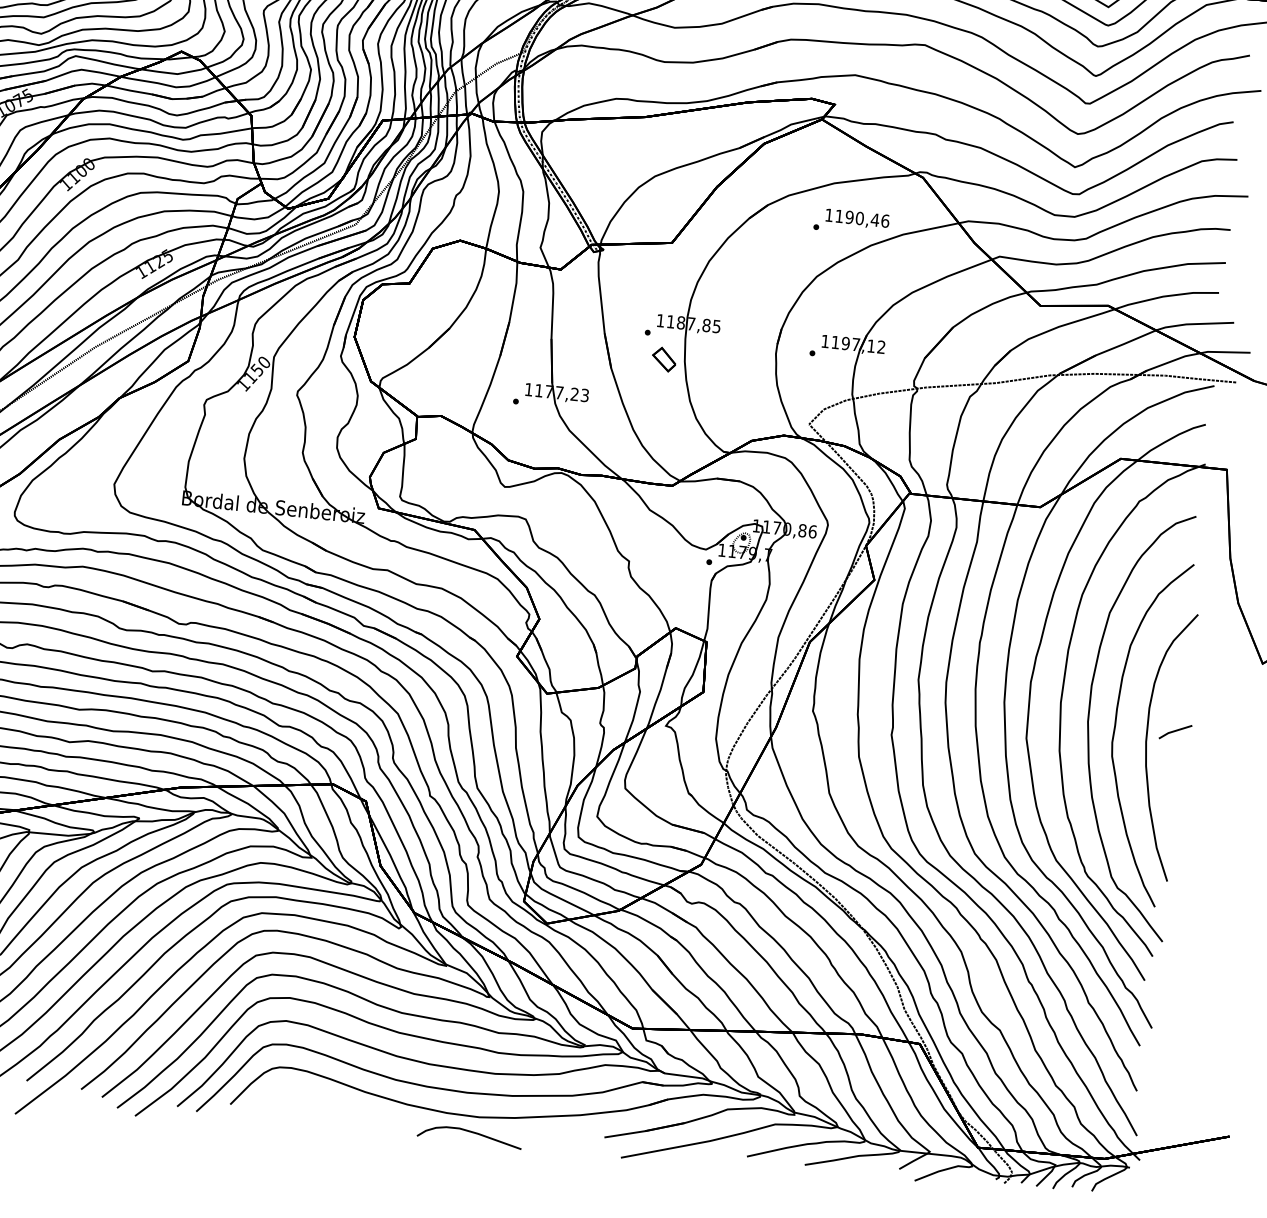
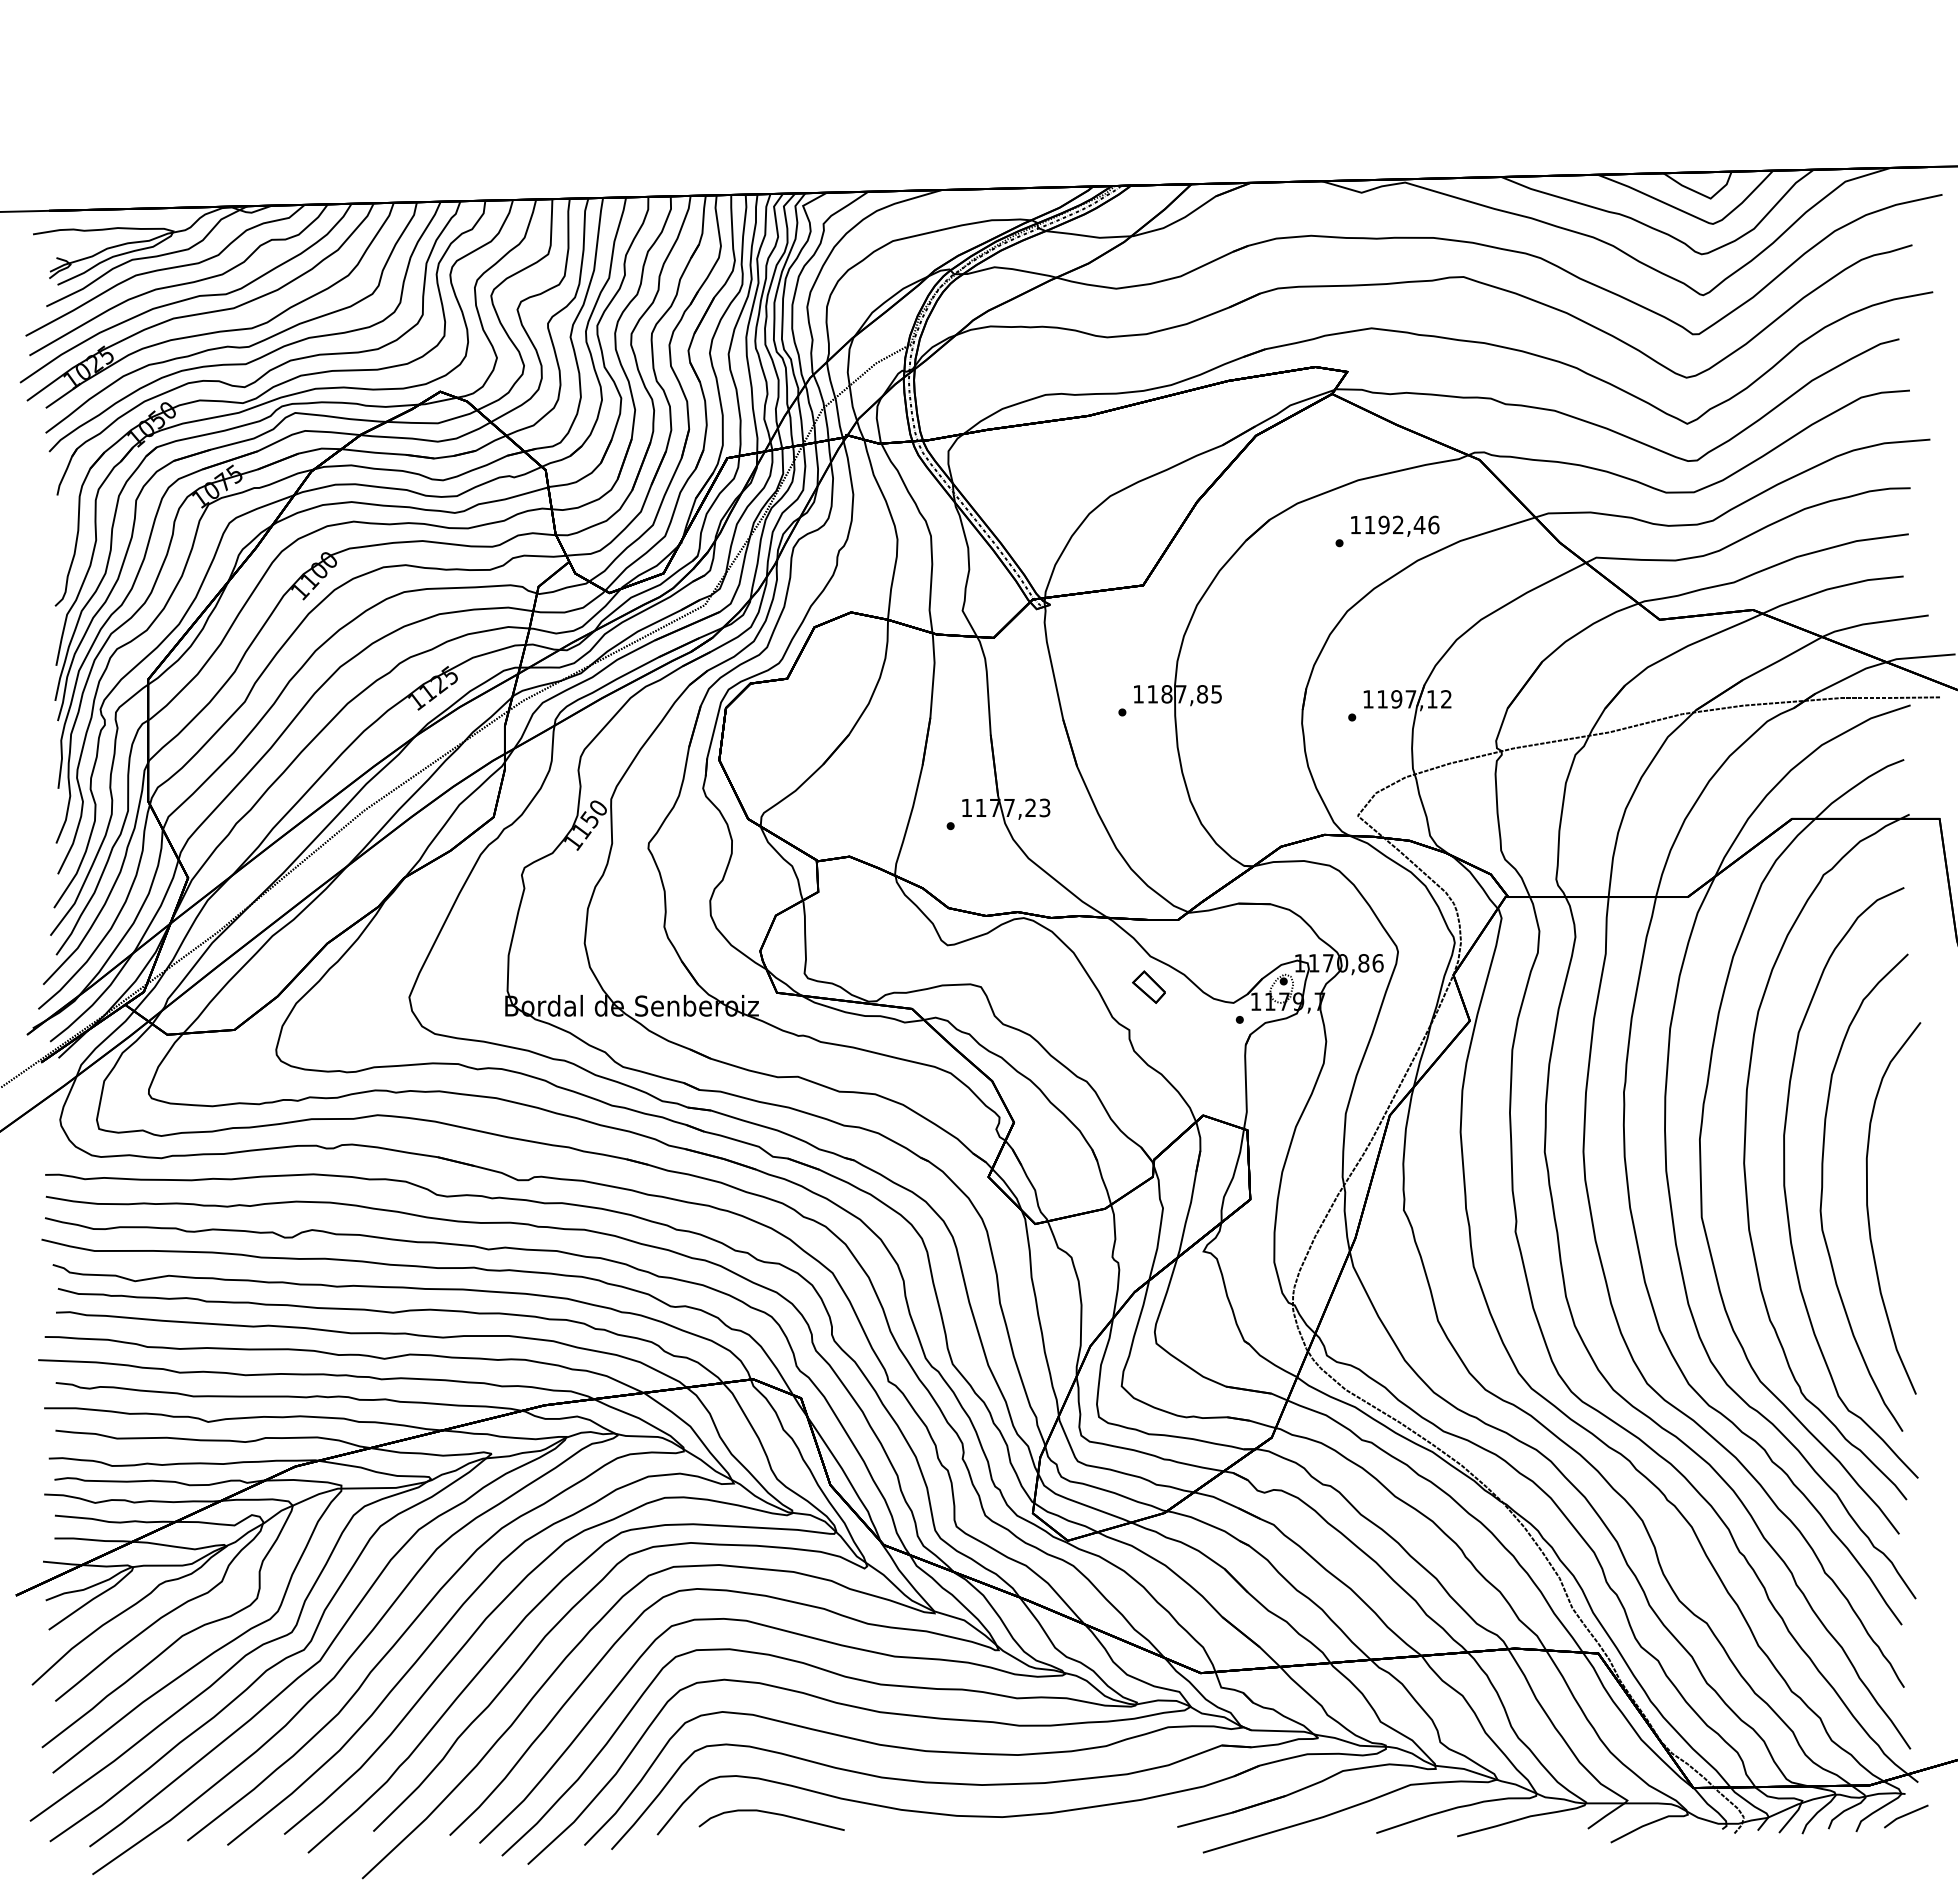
text: (859, 218) -> (1397, 524), 1190,46 -> 1192,46
part: (663, 359) -> (1148, 986), moved
line: (1175, 731) -> (1906, 1815), moved
curve: (470, 1132) -> (772, 1814), moved

